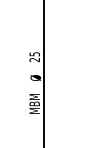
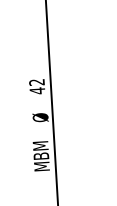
text: (34, 57) -> (36, 87), 25 -> 42

